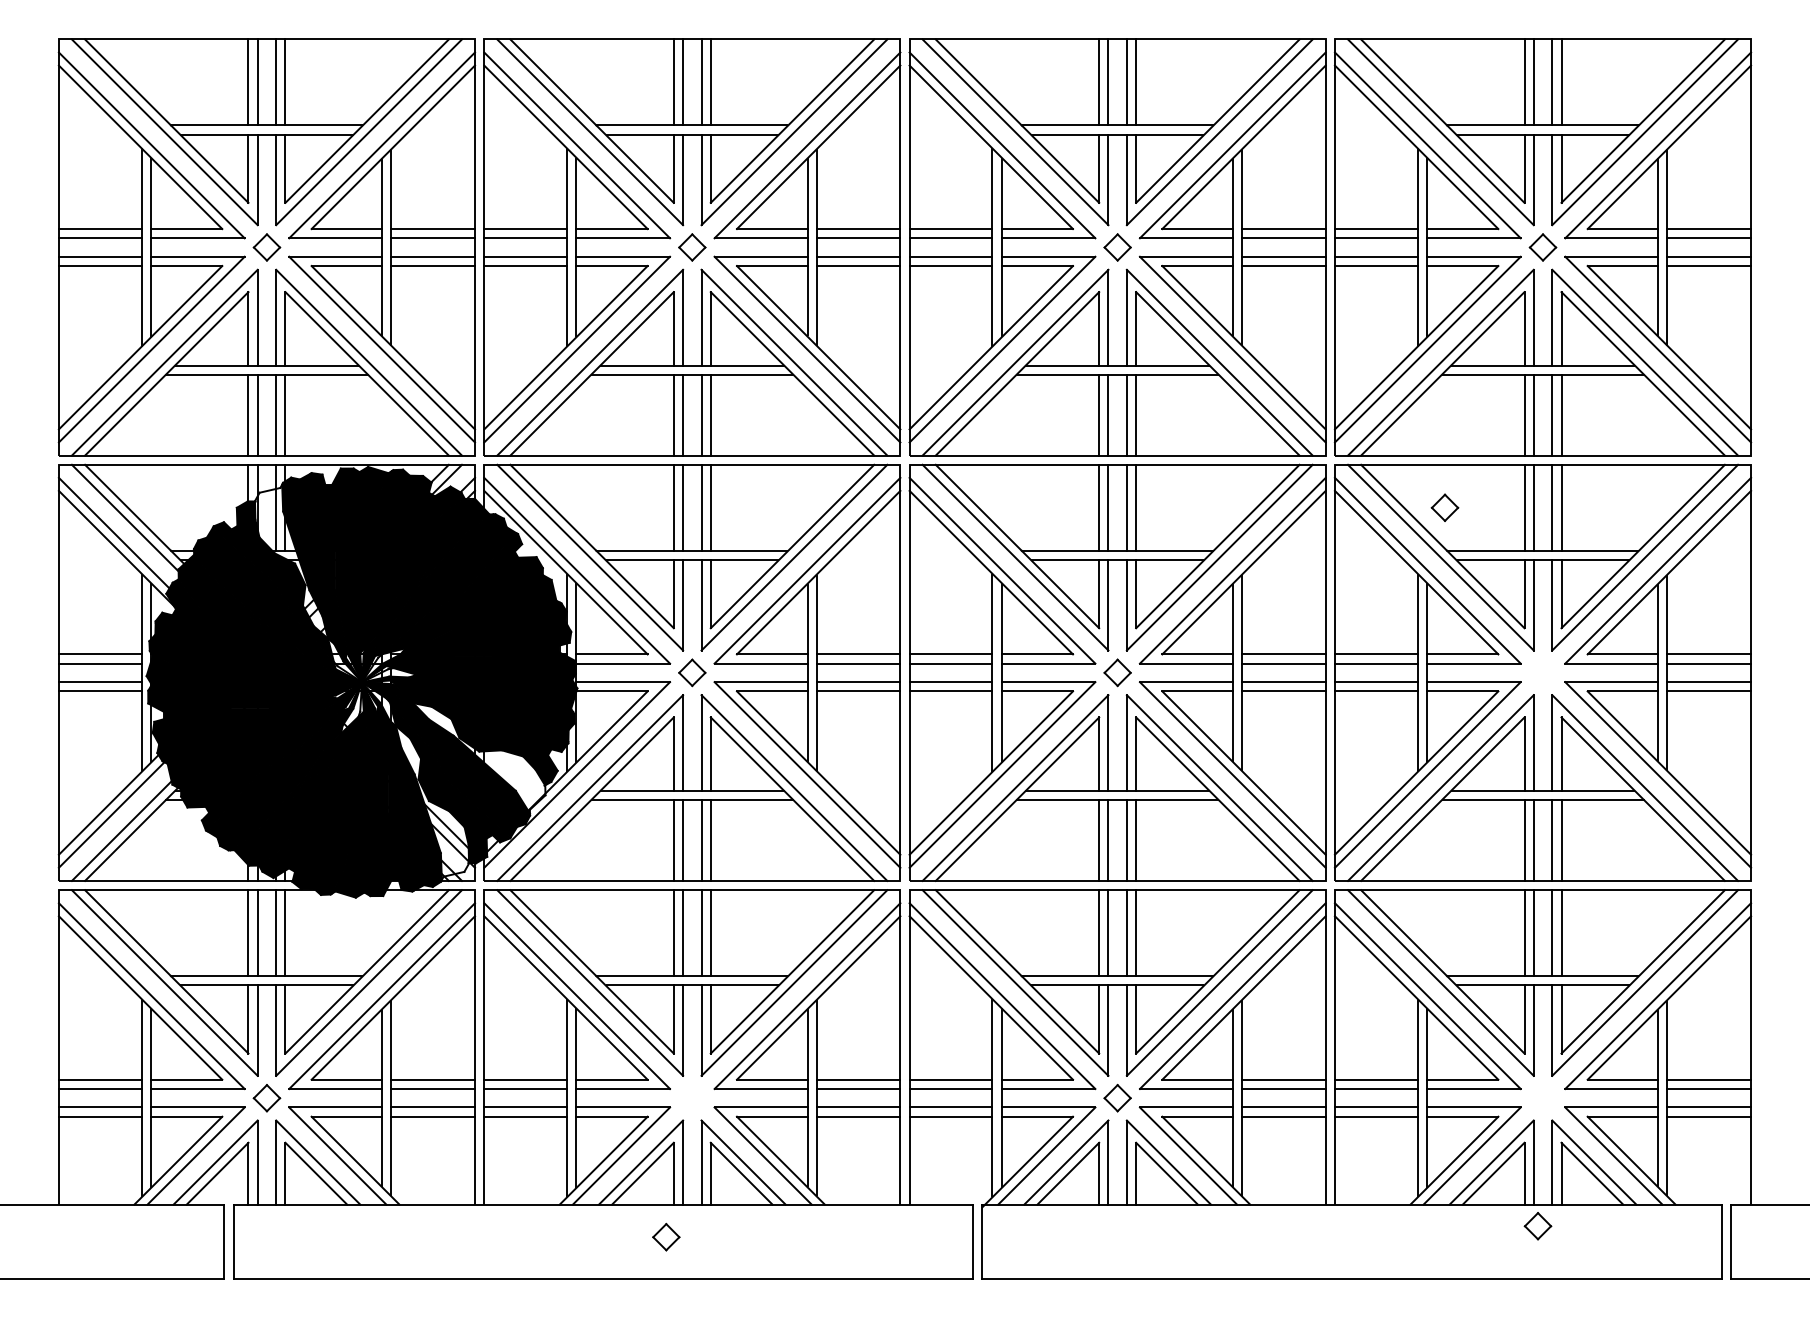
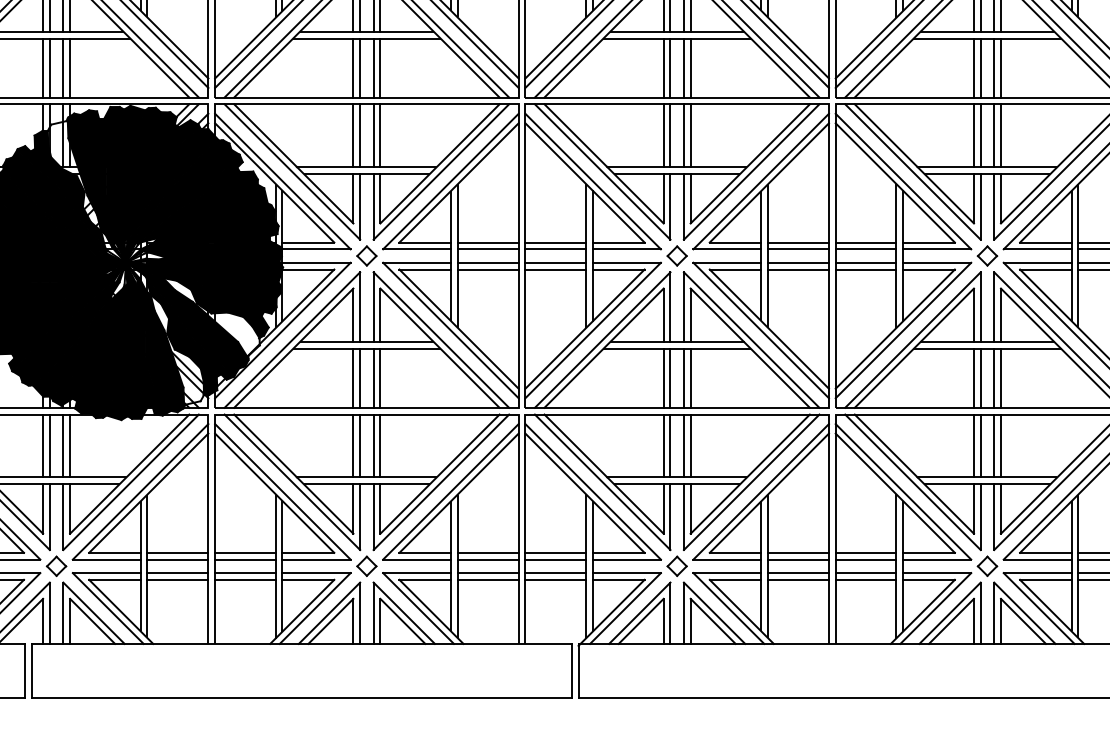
part: (1444, 507) -> (987, 255), moved
part: (1537, 1226) -> (987, 566), moved
part: (666, 1236) -> (367, 565), moved

